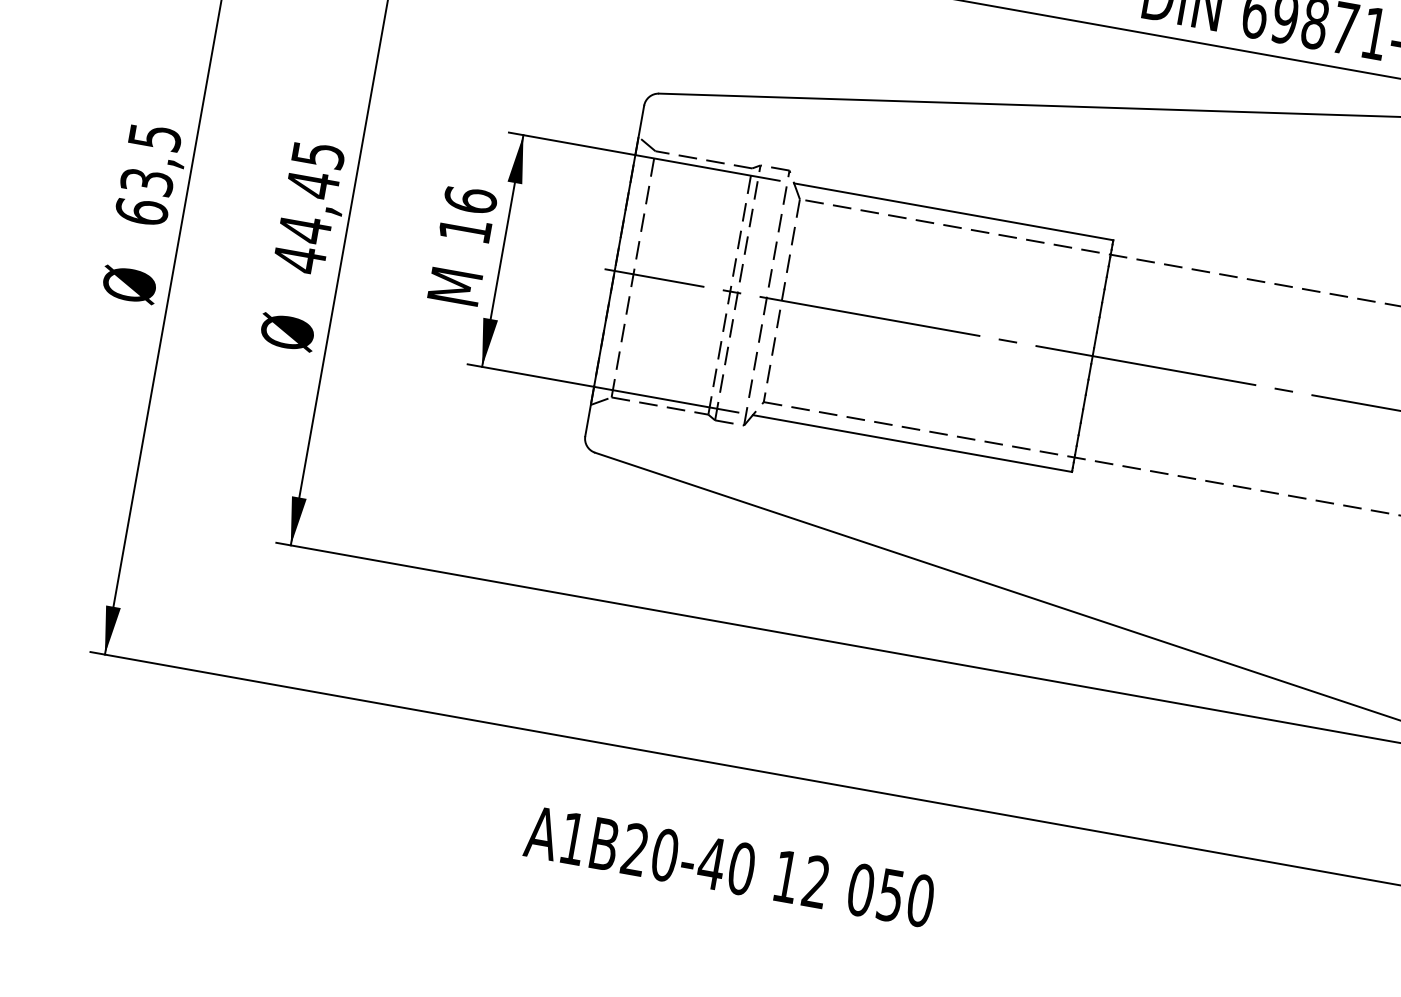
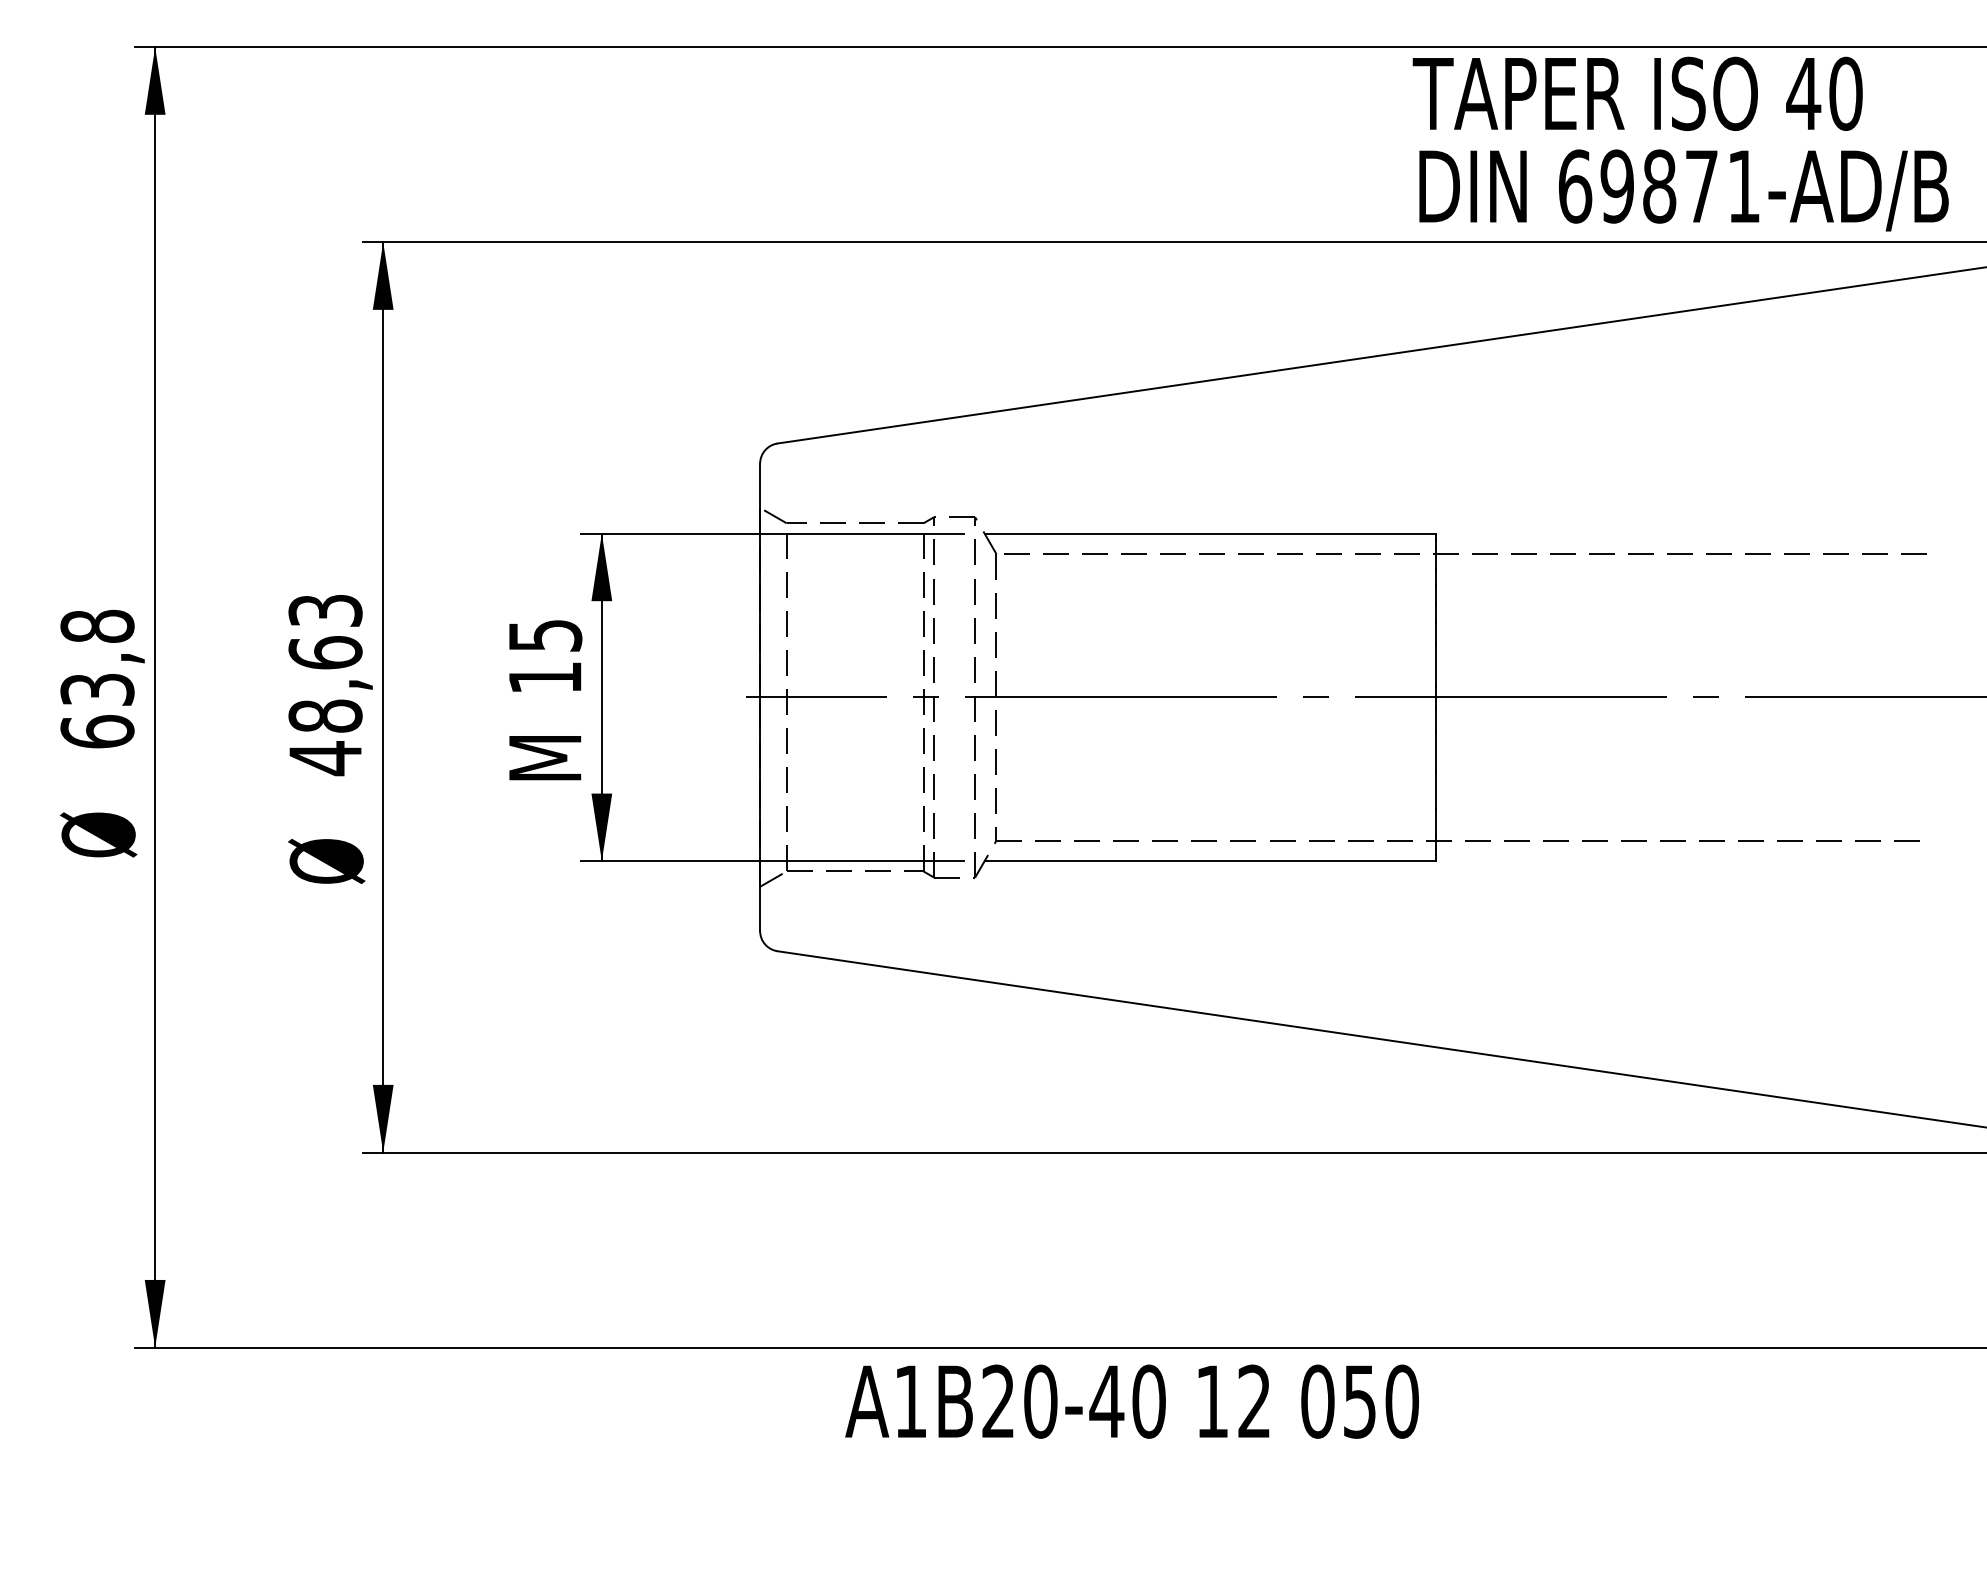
text: (155, 136) -> (97, 625), 63,5 -> 63,8
text: (311, 192) -> (325, 664), 44,45 -> 48,63
text: (470, 200) -> (545, 635), 16 -> 15
text: (729, 866) -> (1131, 1401), moved

